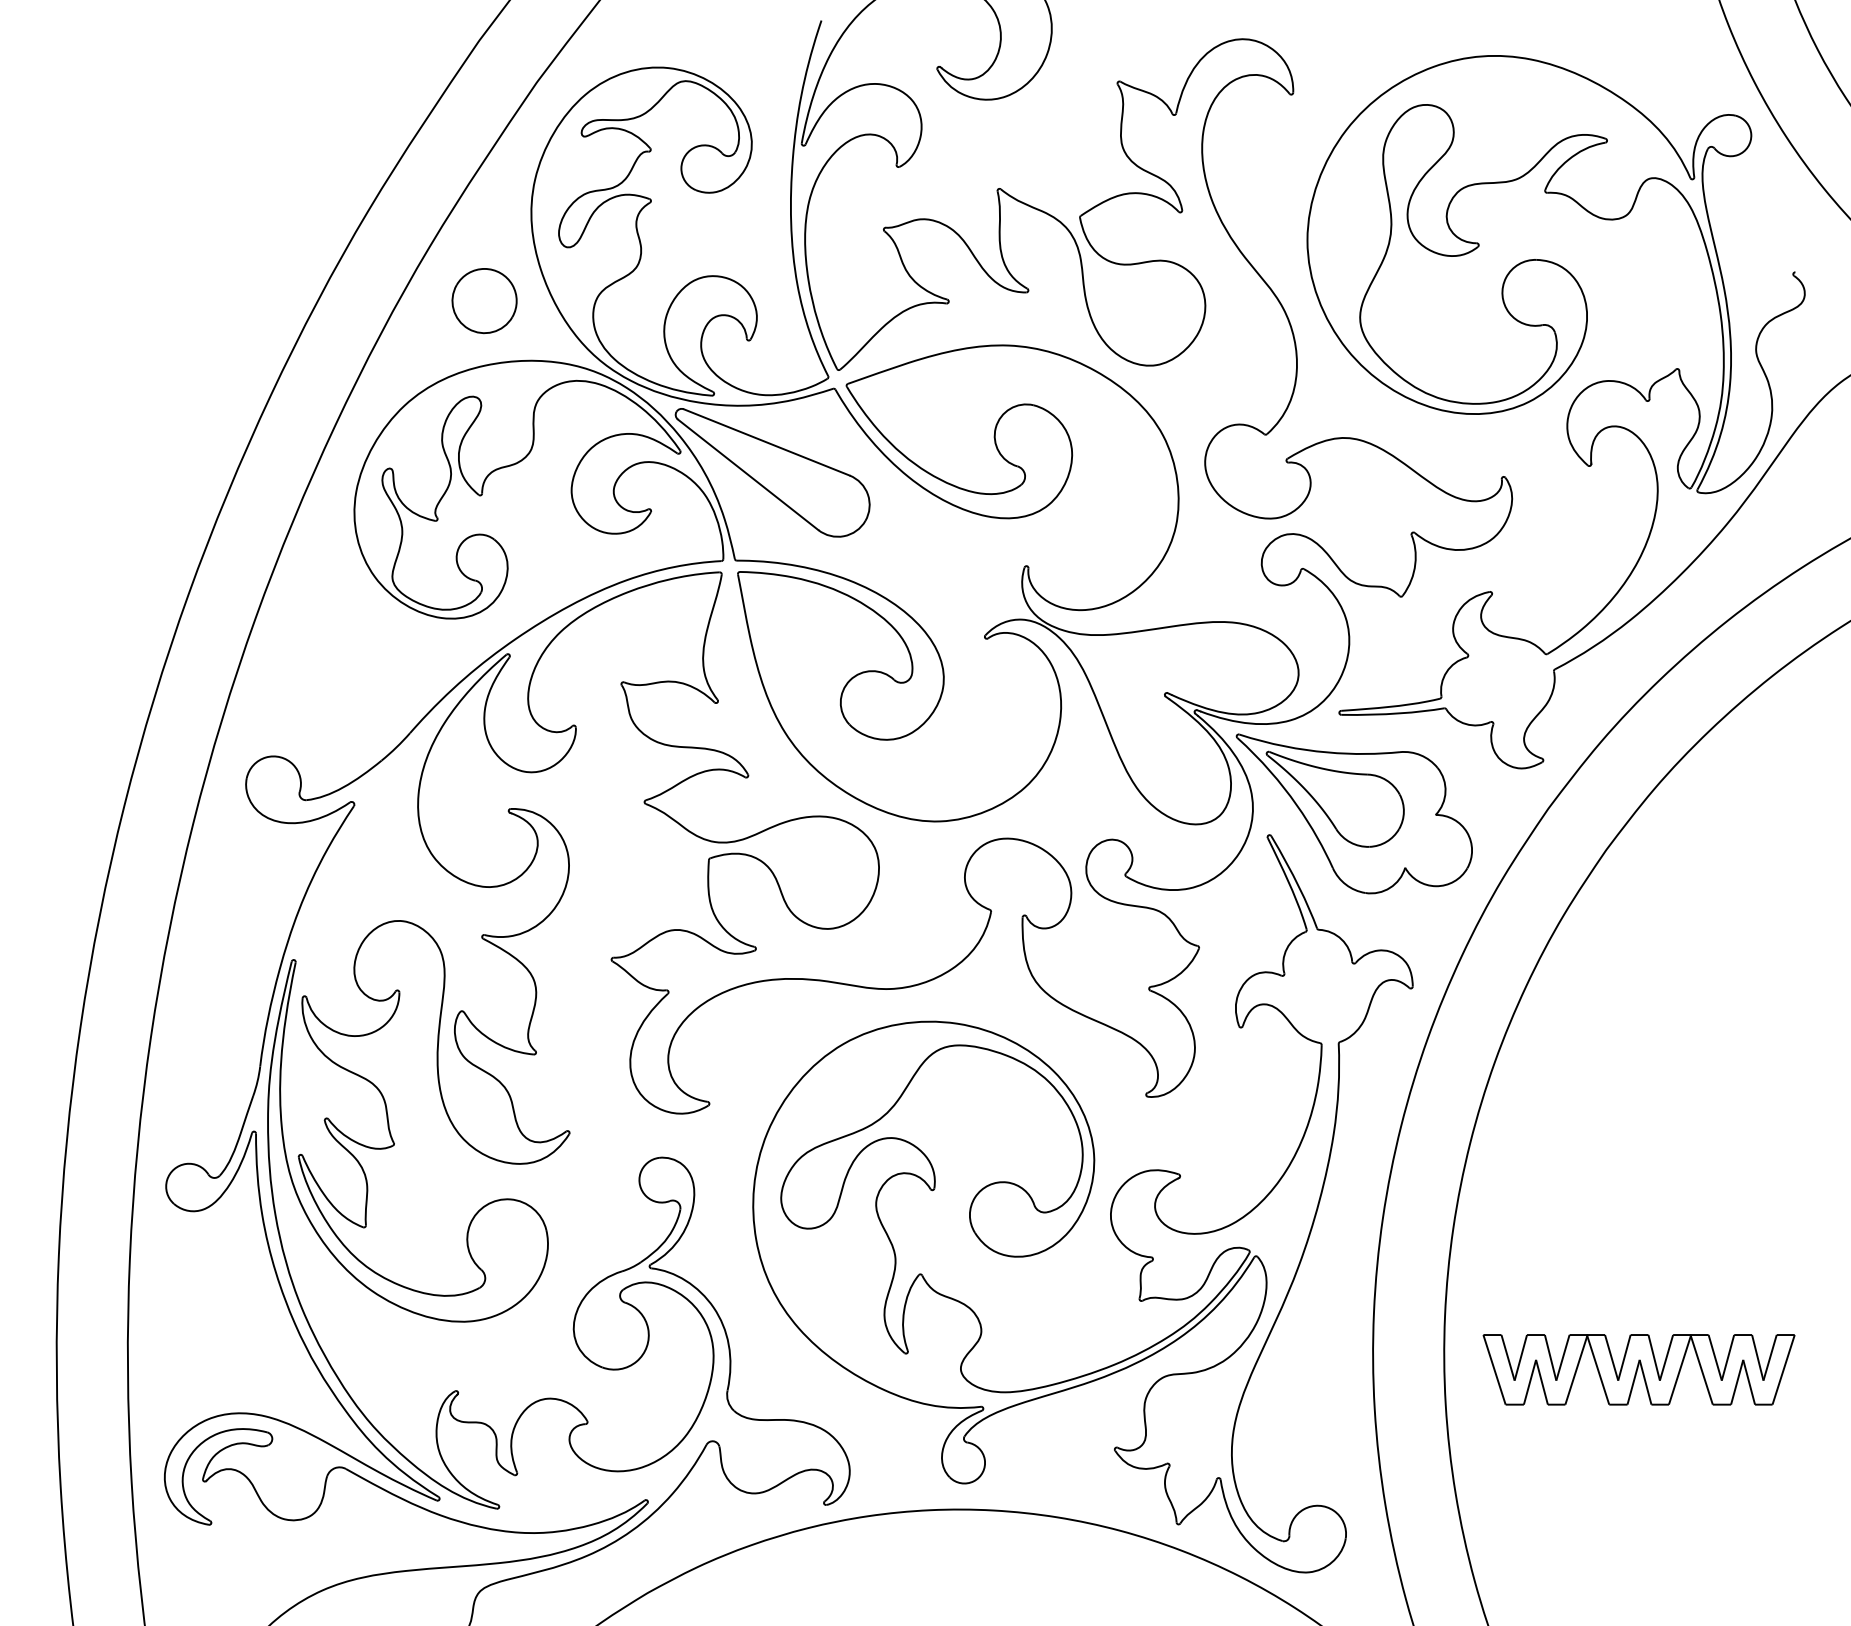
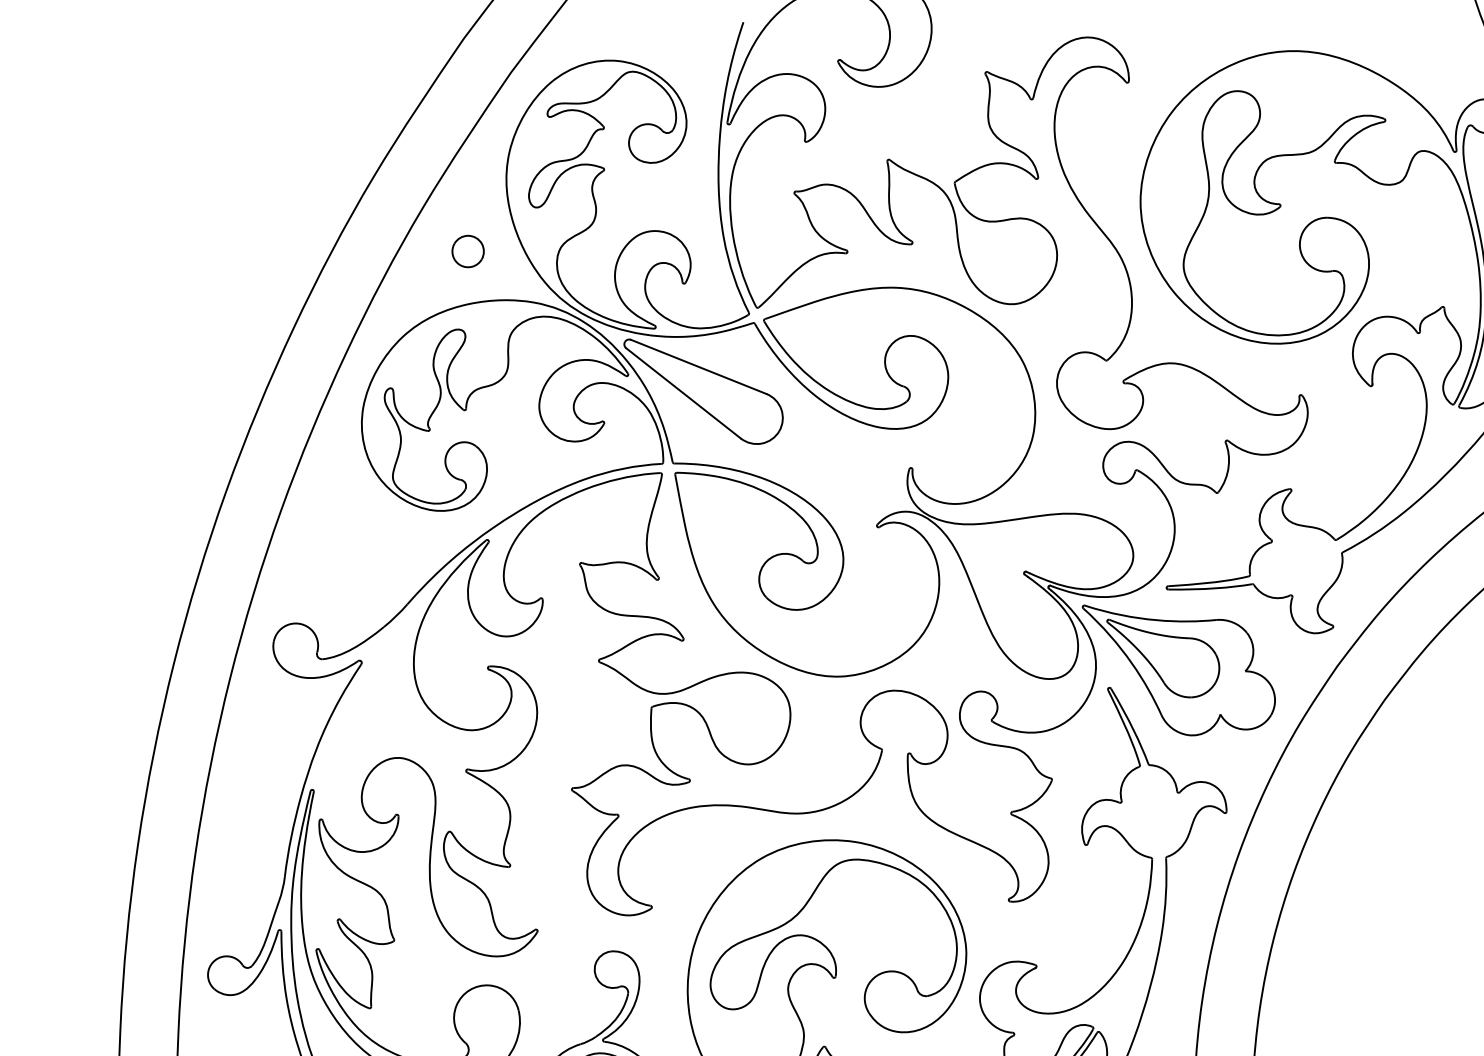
part: (484, 301) -> (468, 251), size x0.6

